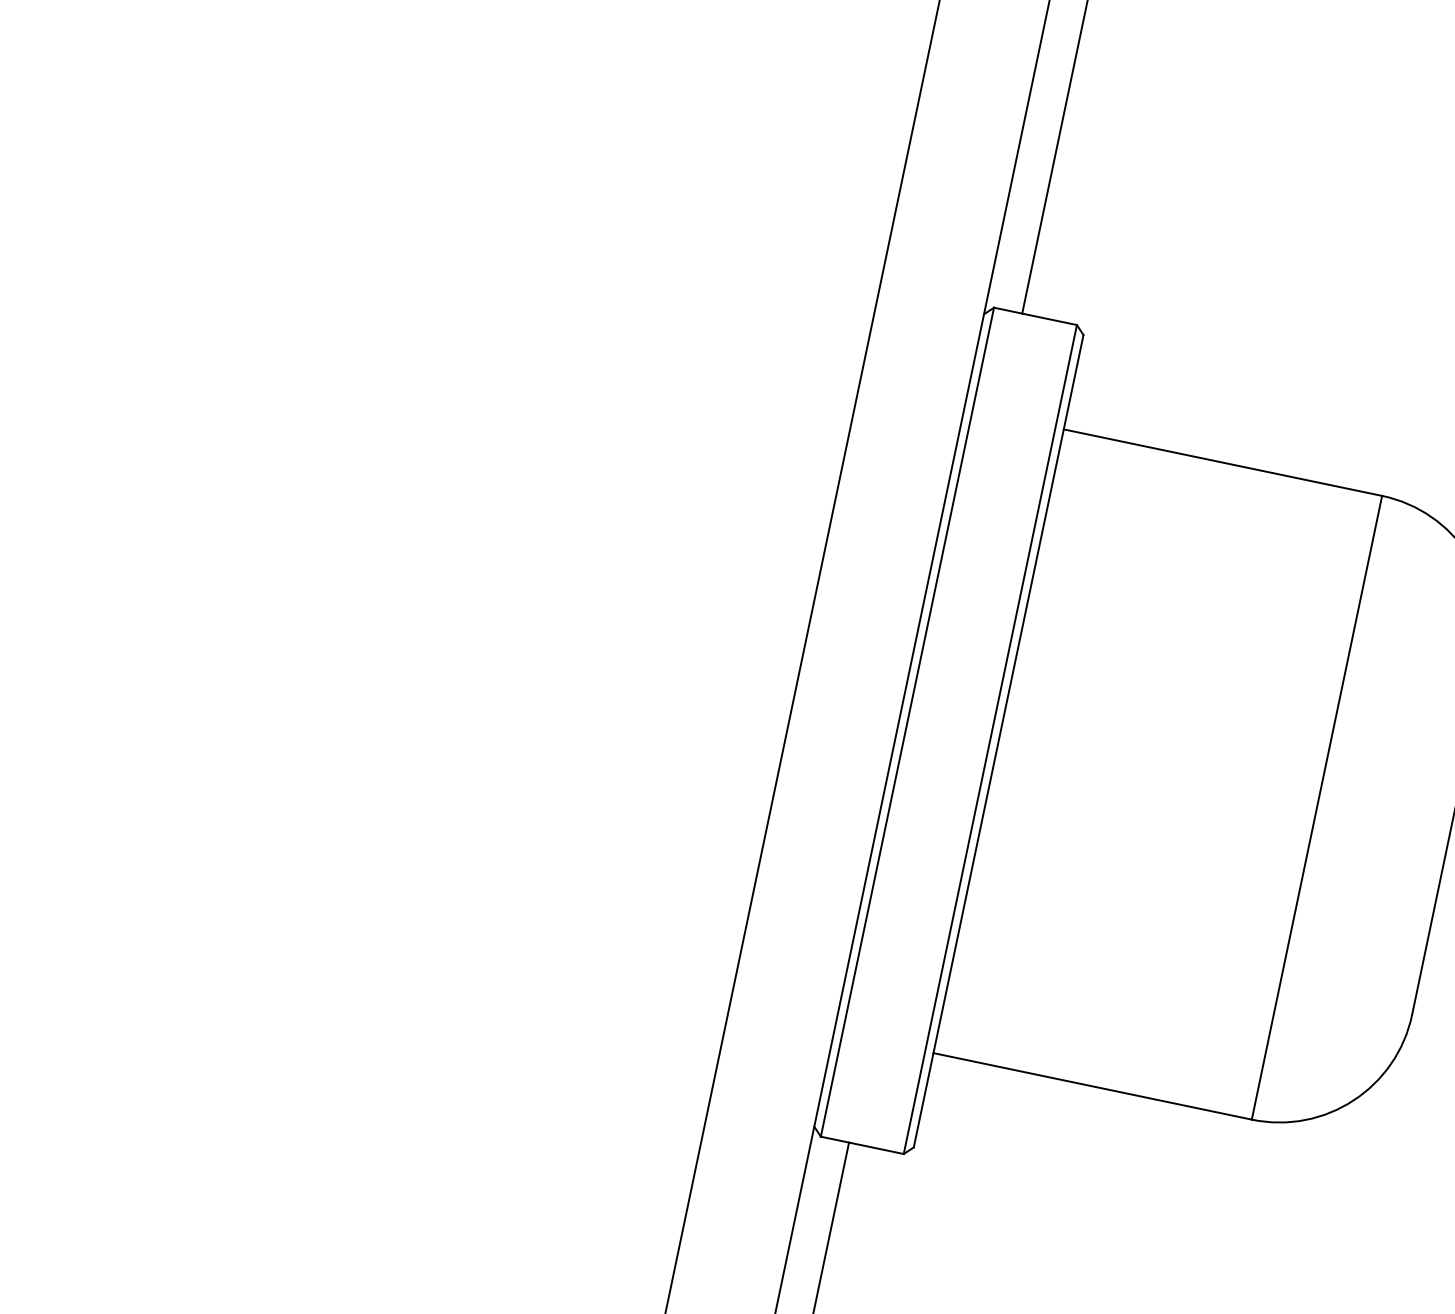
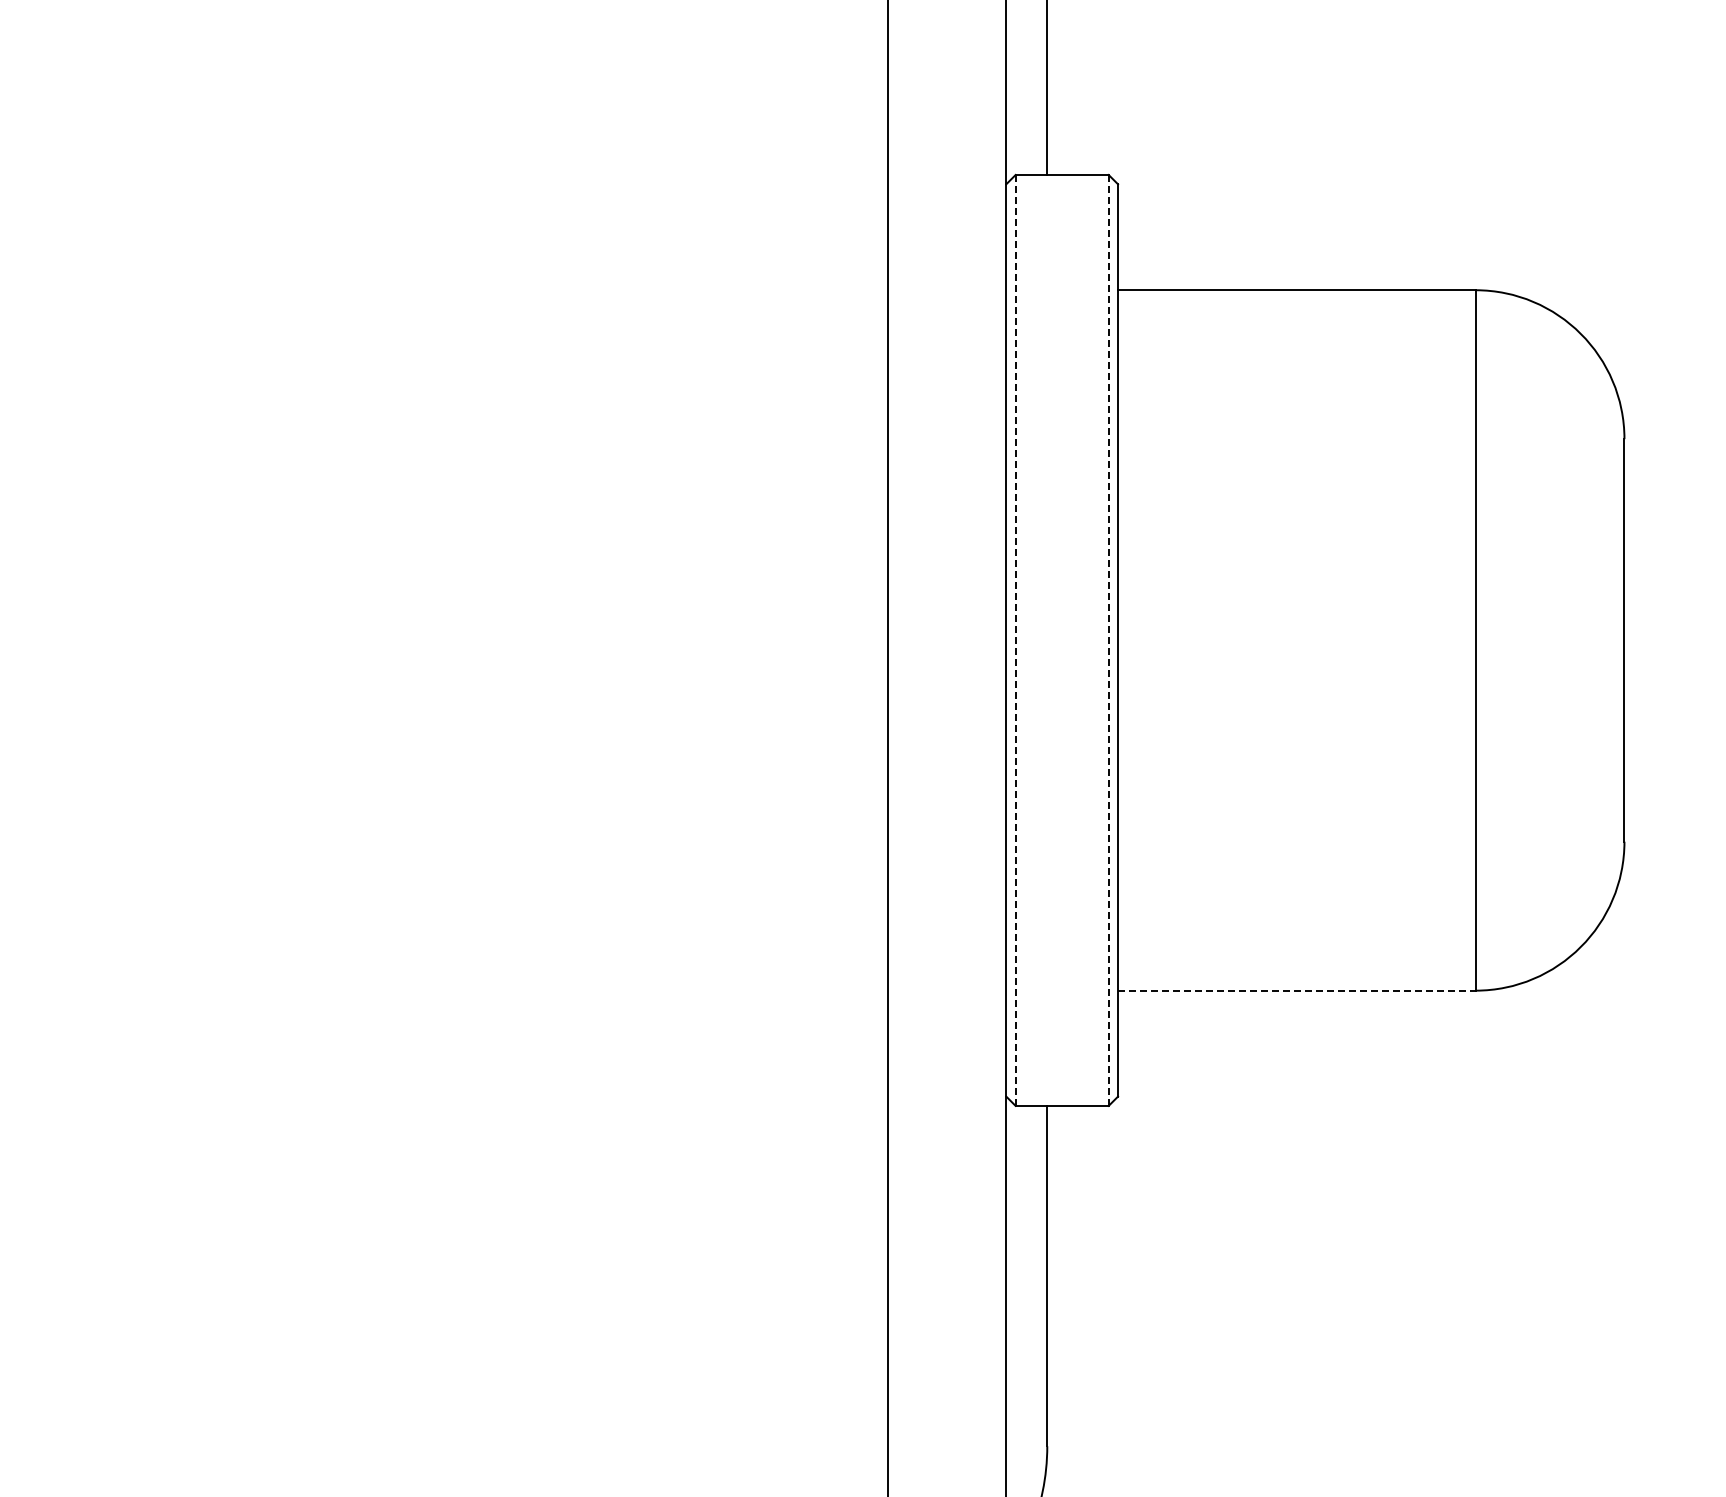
line: (907, 722) -> (1015, 640), solid -> dashed
line: (990, 738) -> (1108, 639), solid -> dashed
line: (1092, 1086) -> (1296, 990), solid -> dashed

